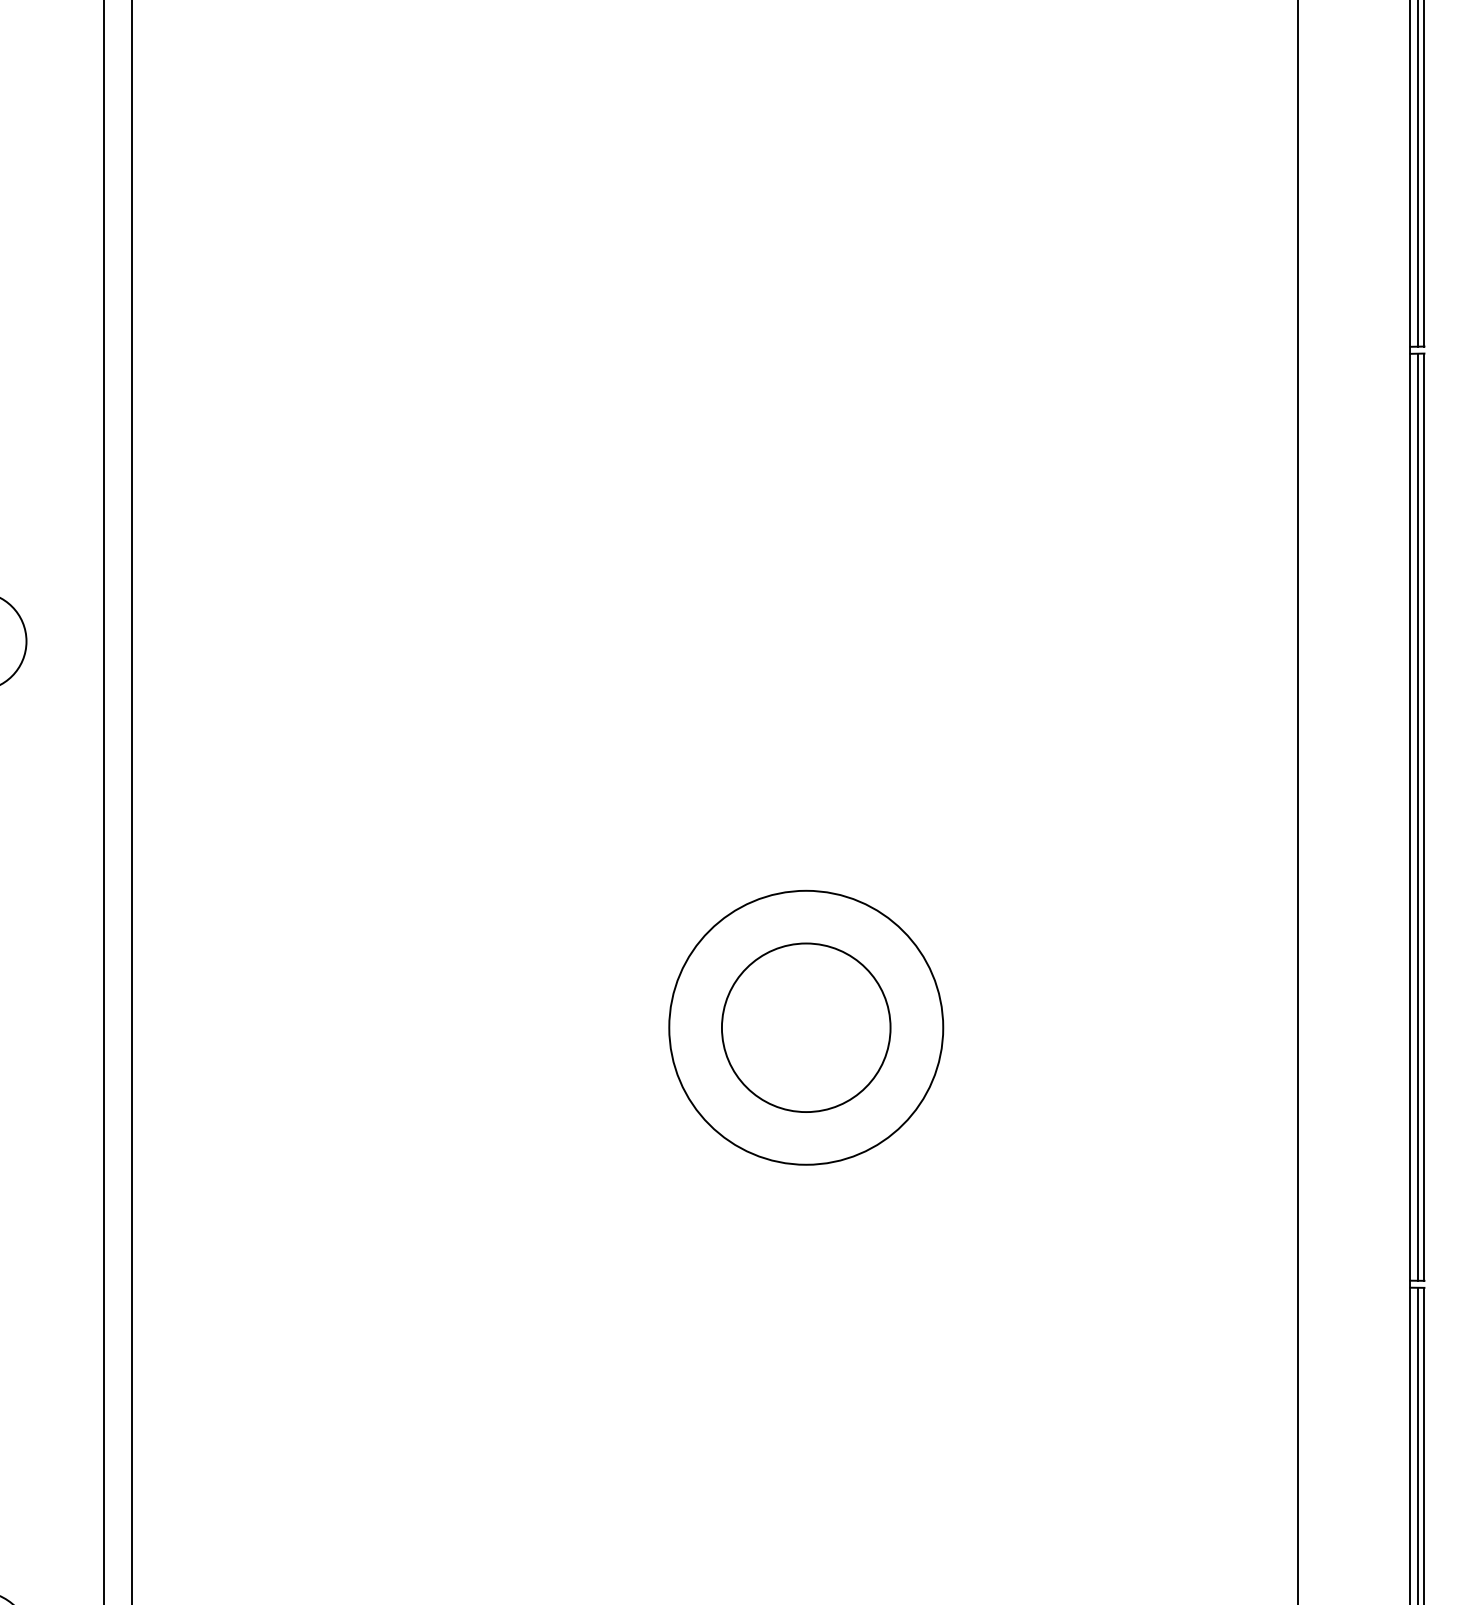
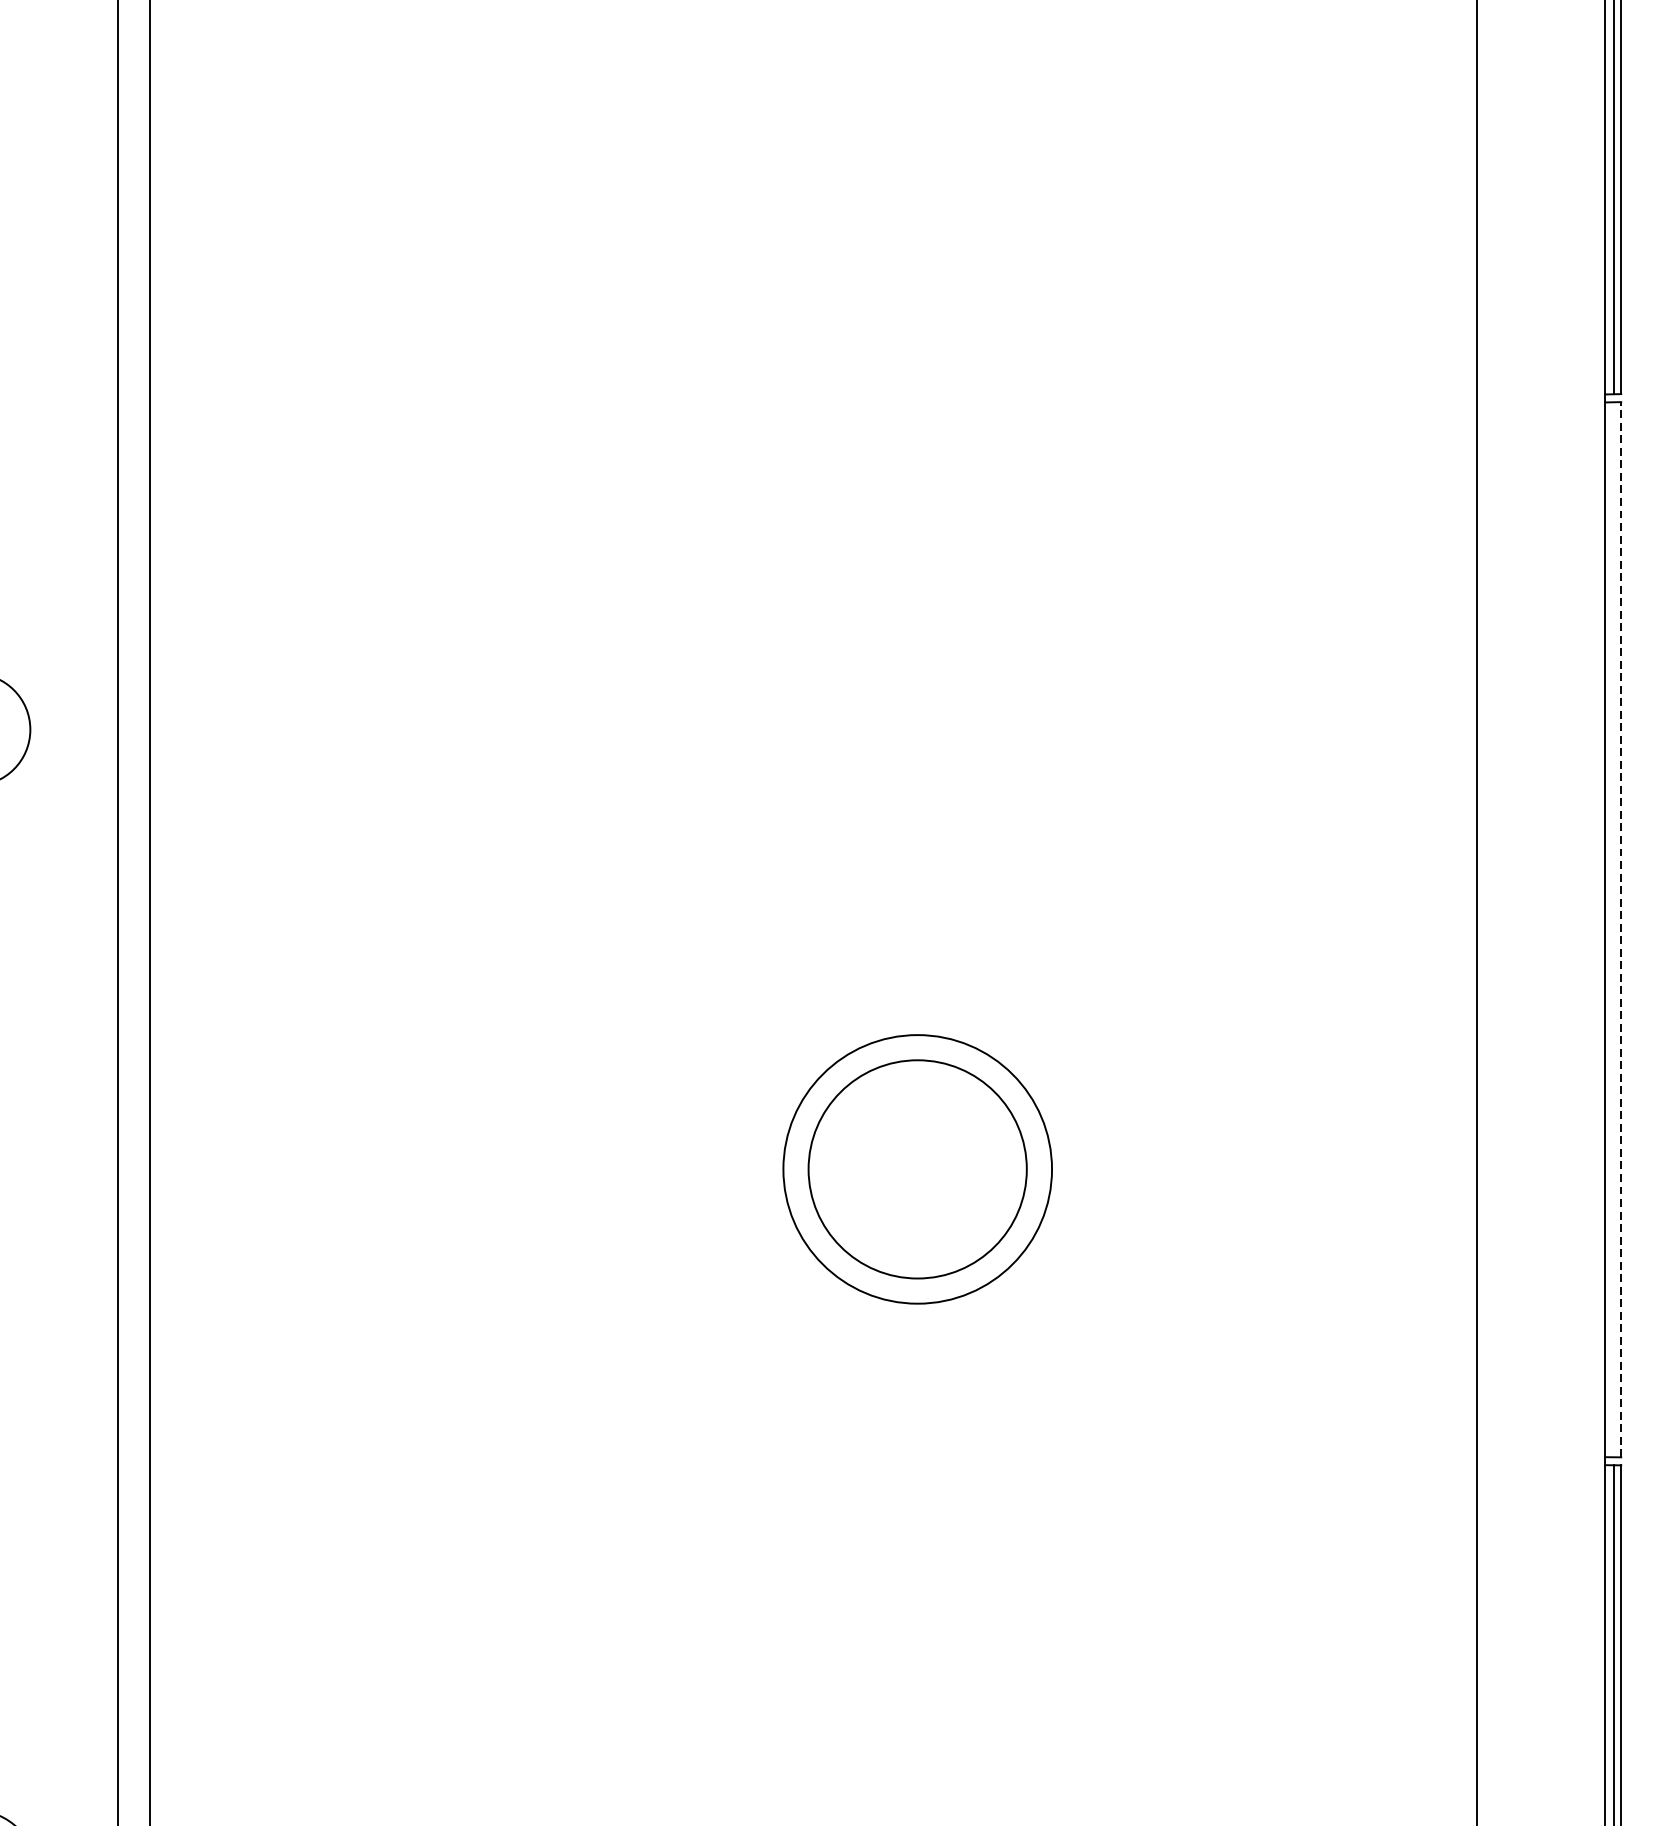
line: (1417, 816) -> (1613, 928), removed
line: (1424, 817) -> (1621, 930), solid -> dashed
circle: (805, 1027) -> (916, 1169), size x1.4
circle: (806, 1027) -> (917, 1169), size x0.7

